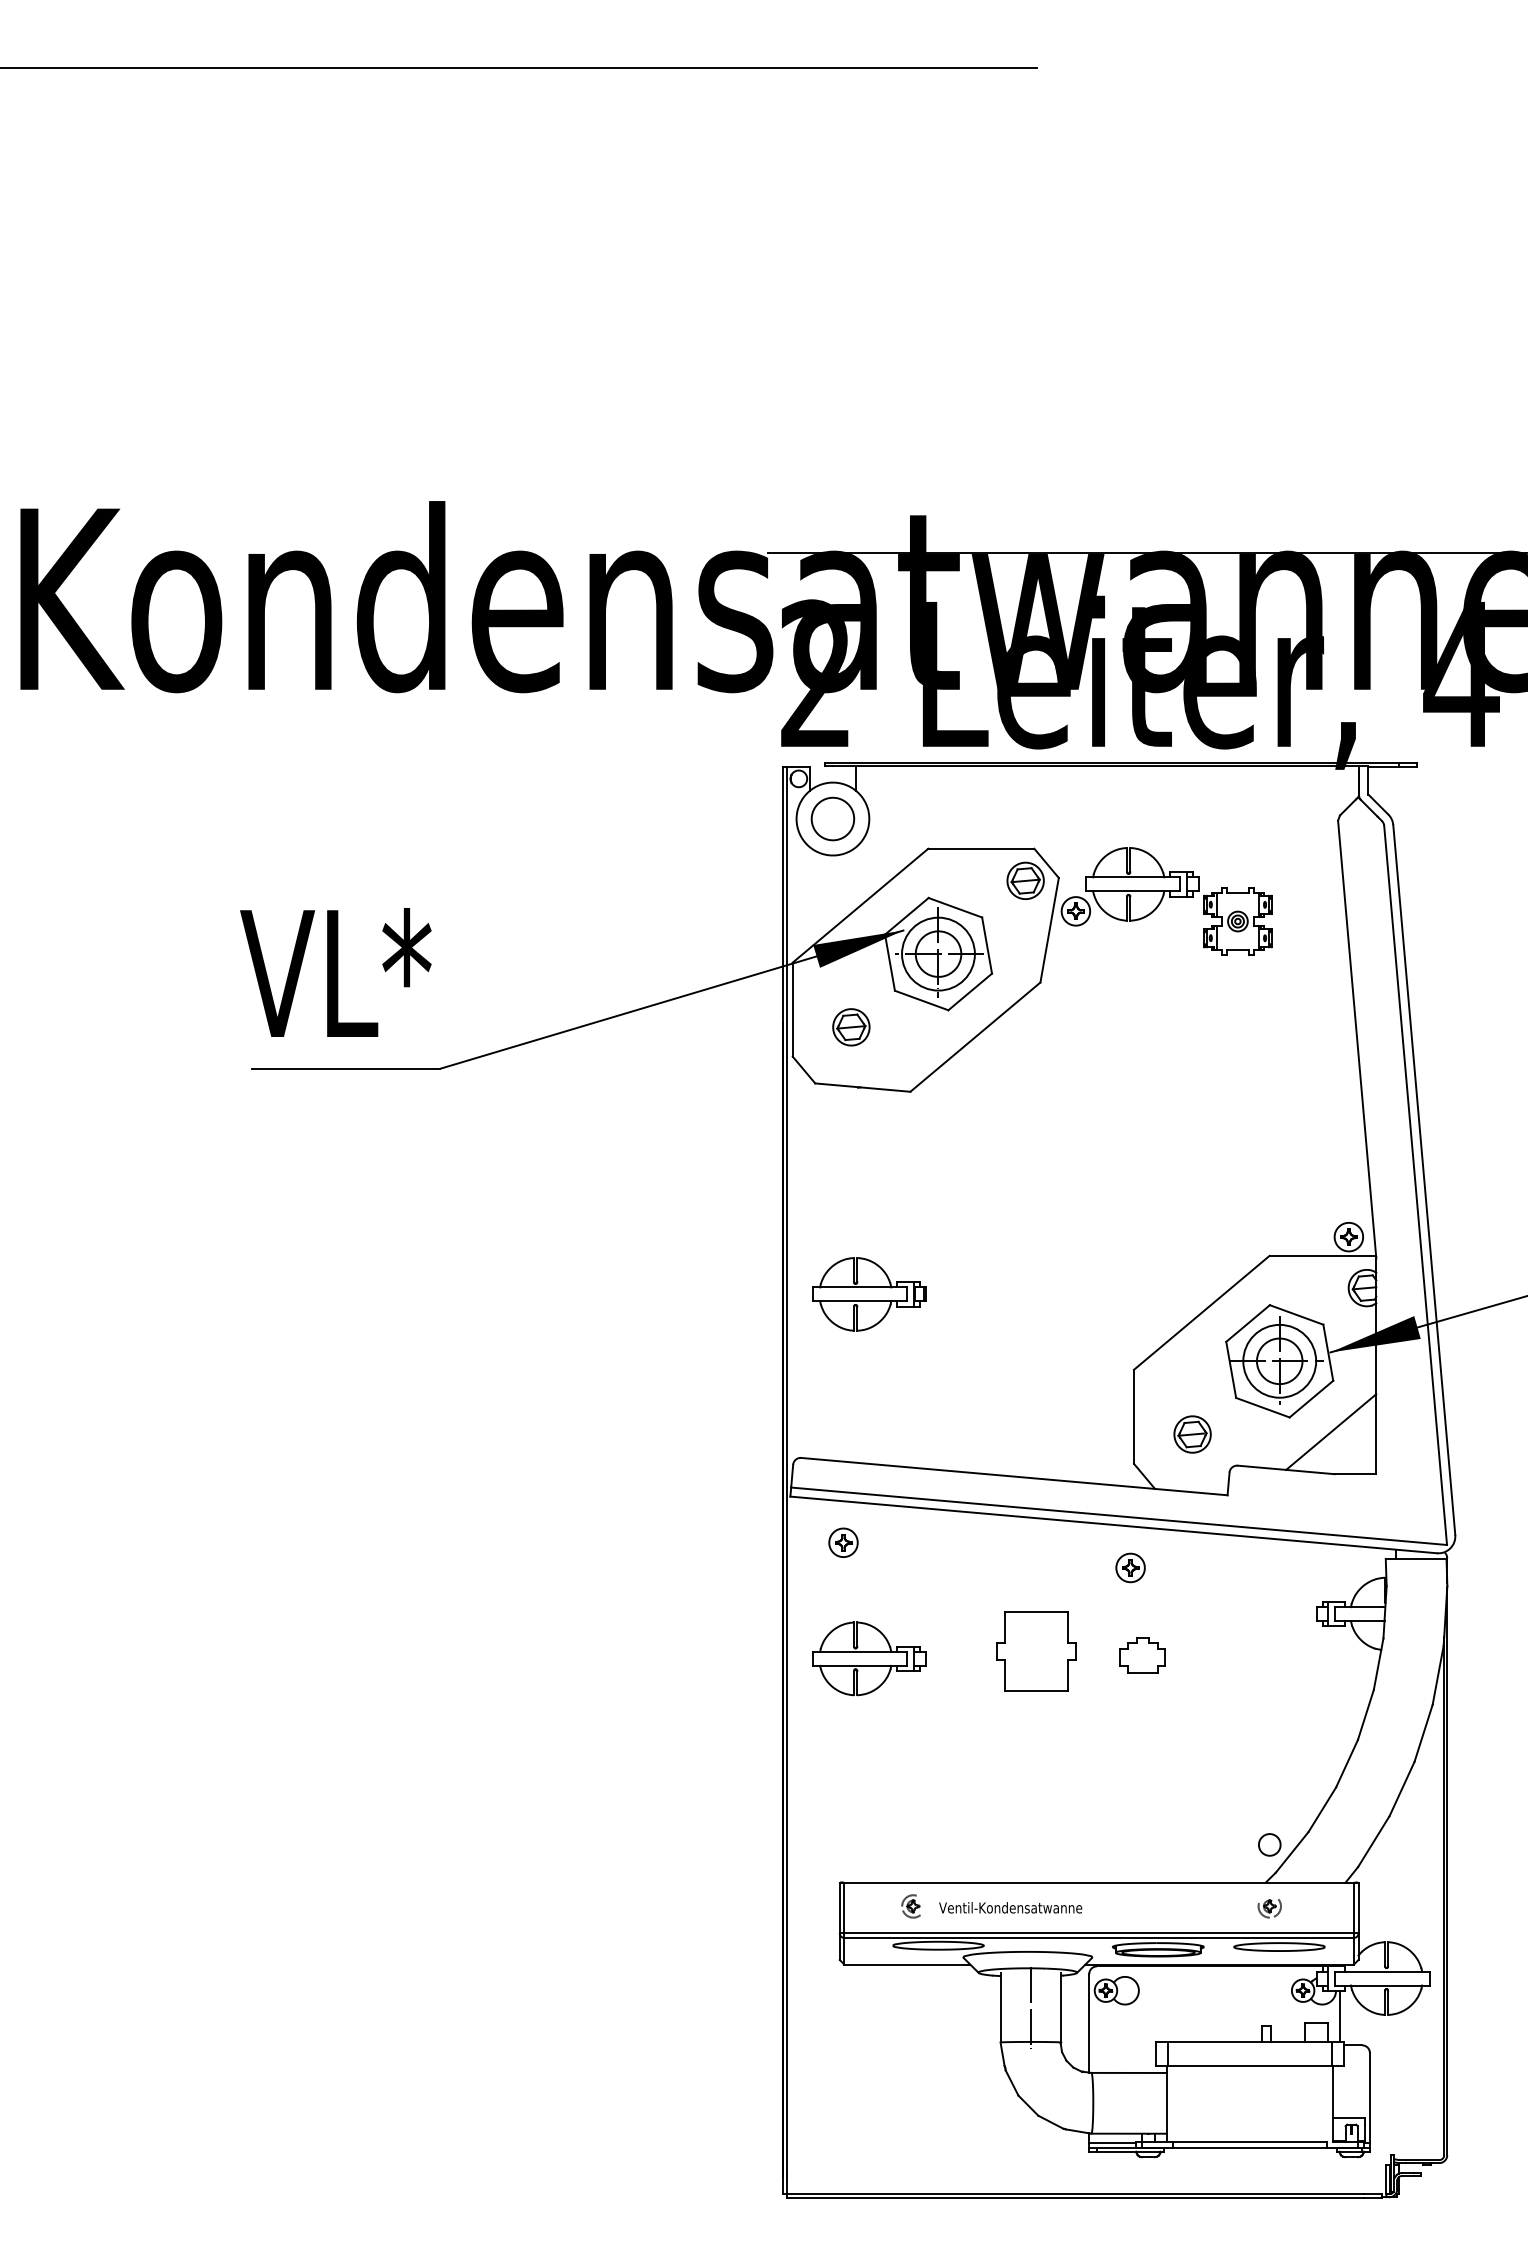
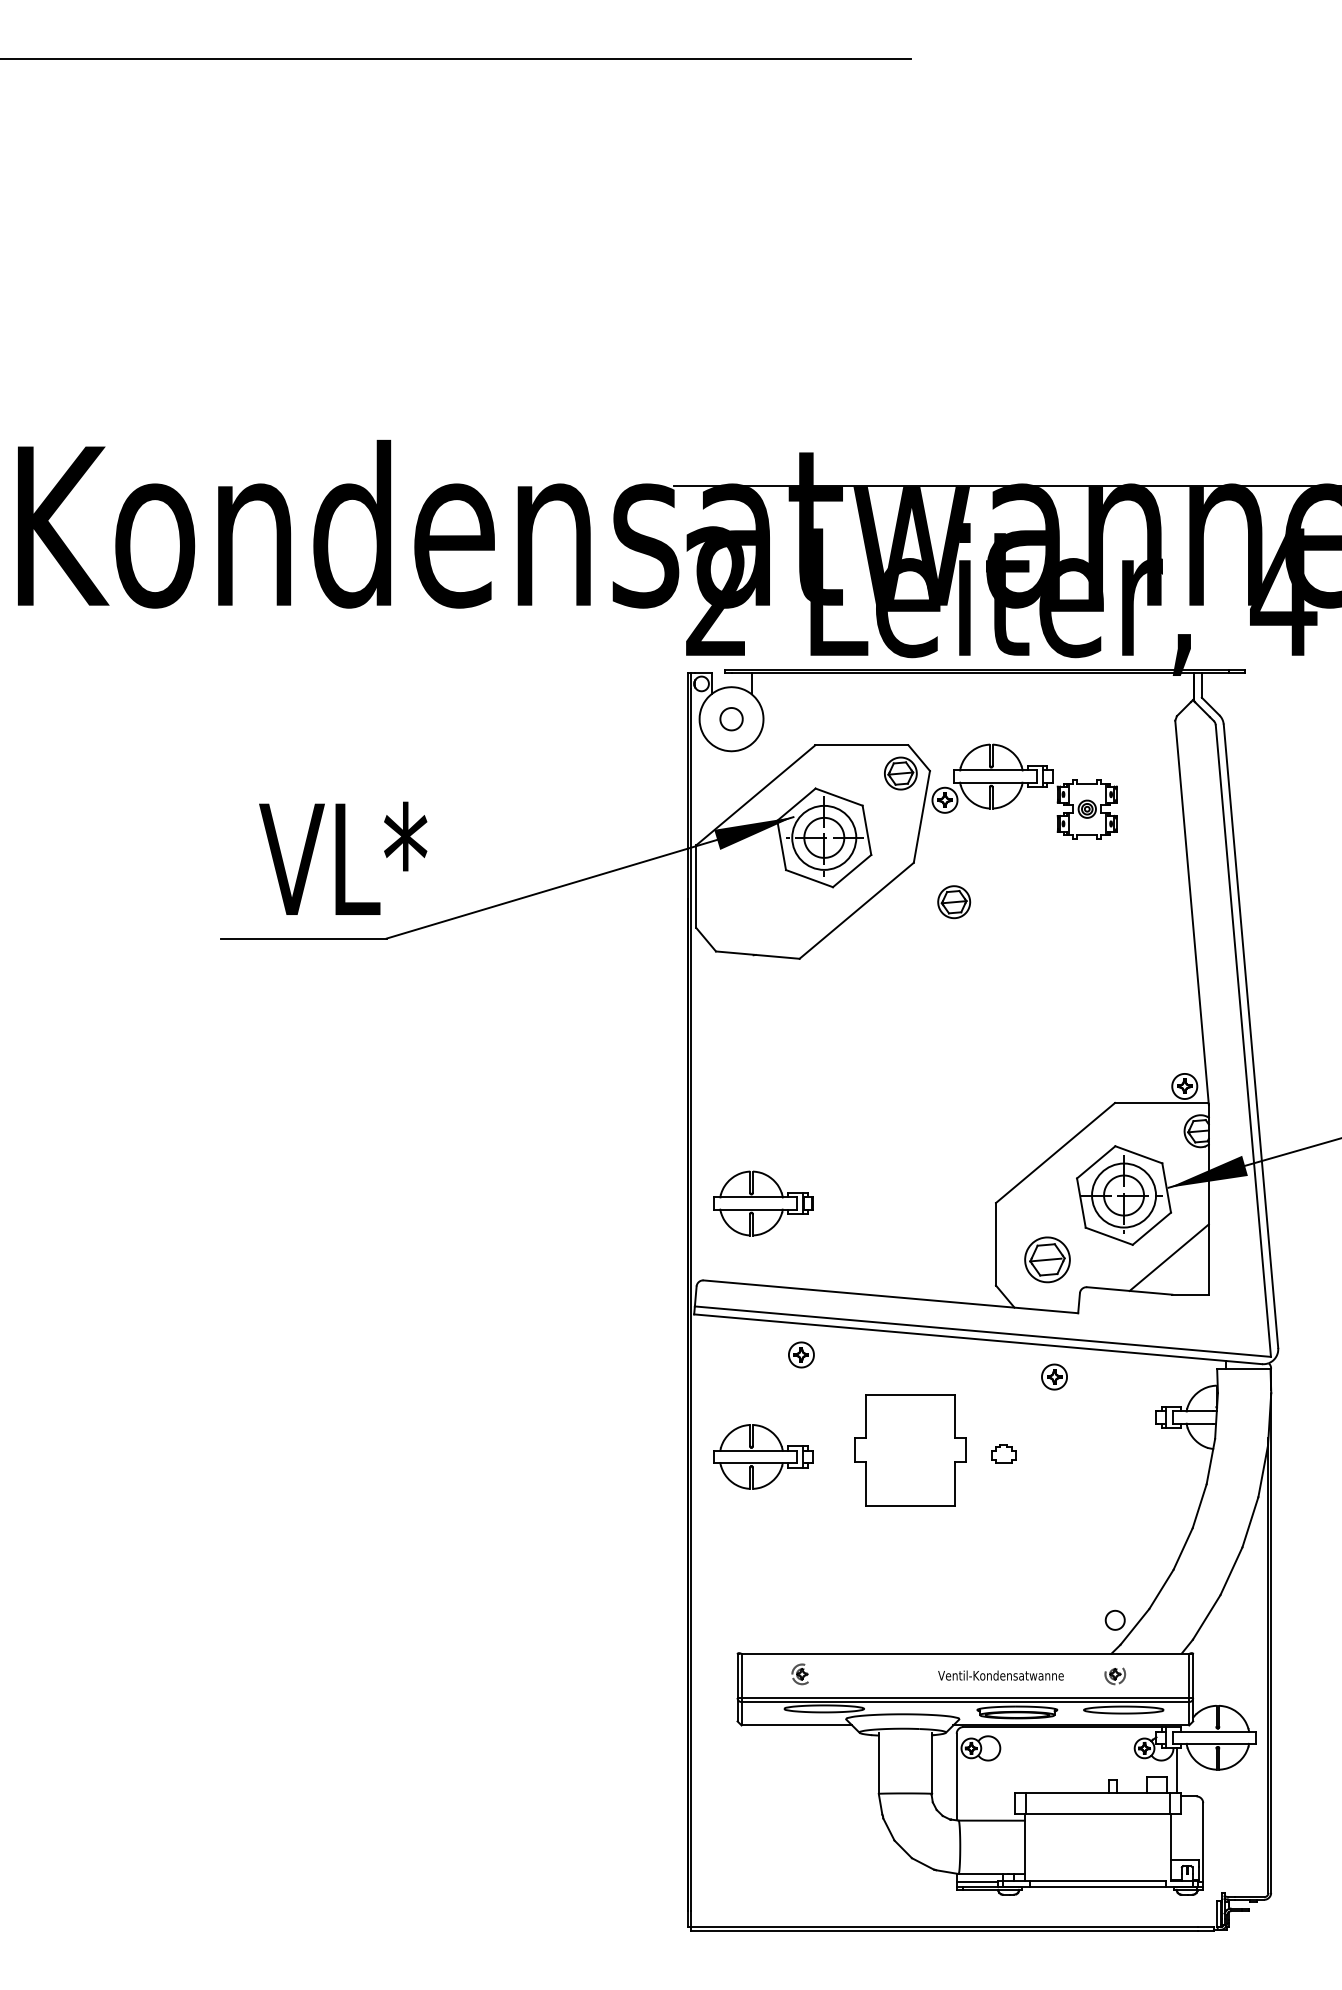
part: (832, 818) -> (731, 718), size x0.6
text: (335, 972) -> (342, 858), moved
part: (851, 1027) -> (954, 902), moved
part: (869, 1294) -> (763, 1203), moved
part: (1192, 1434) -> (1047, 1259), size x1.4
part: (843, 1542) -> (801, 1354), moved
part: (1130, 1567) -> (1054, 1376), moved
part: (1036, 1651) -> (910, 1450), size x1.6
part: (1142, 1655) -> (1003, 1453), size x0.6
text: (1010, 1907) -> (1000, 1675), moved
line: (1030, 2007) -> (905, 1763), removed

